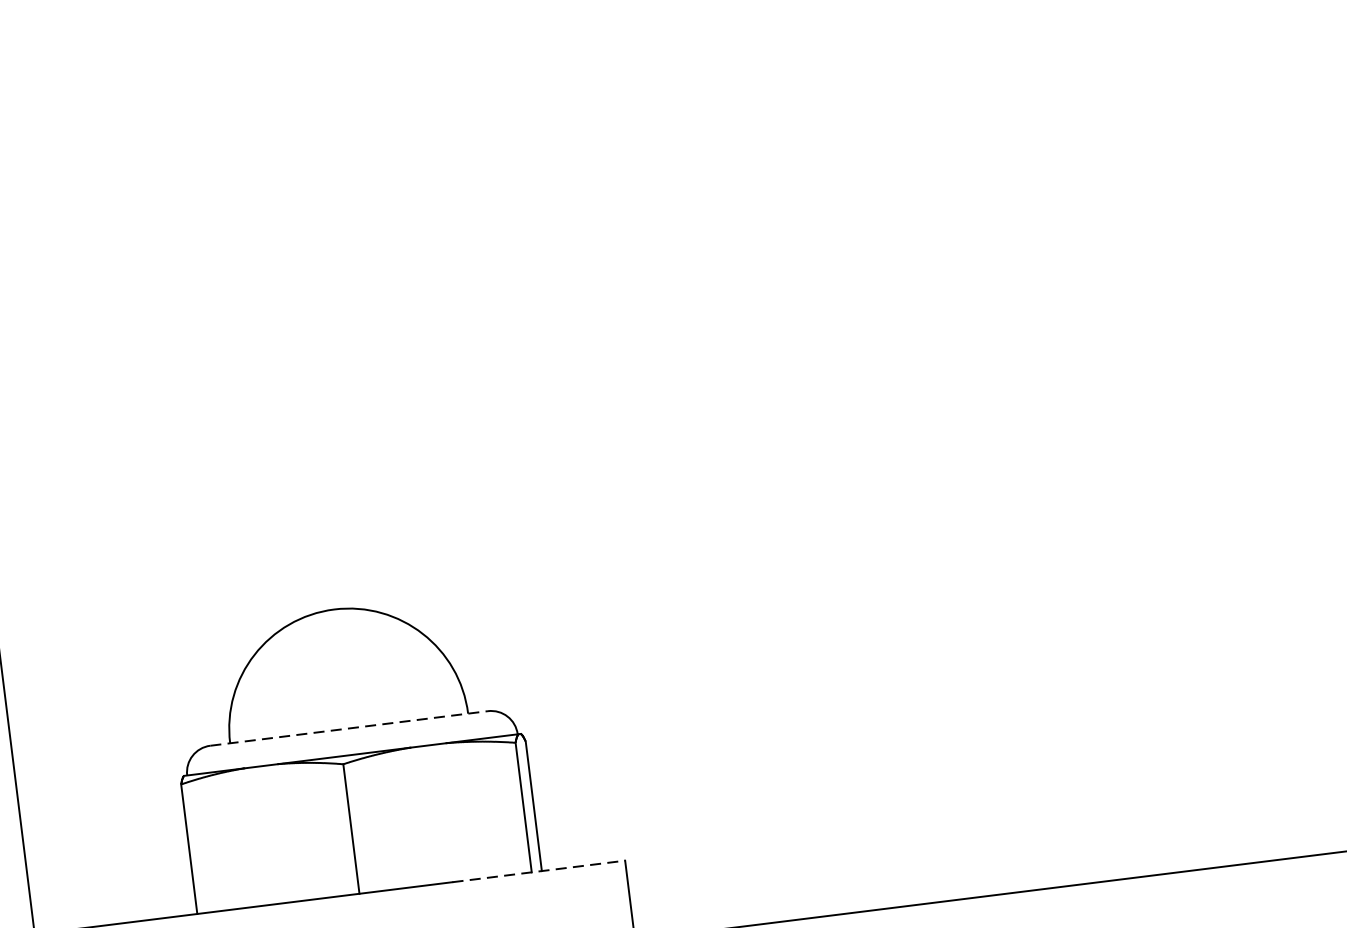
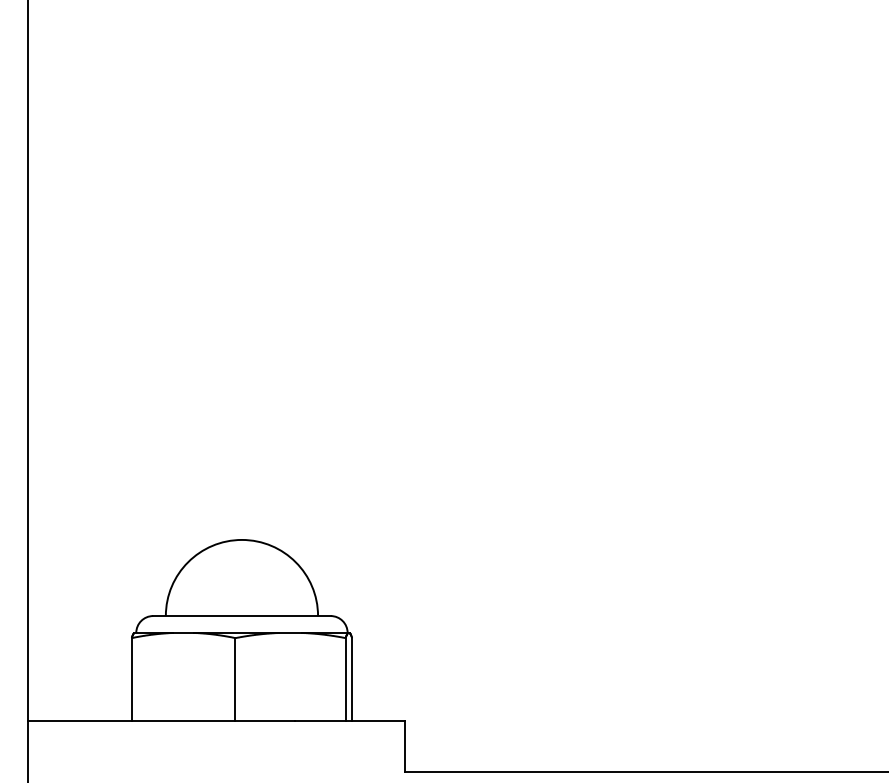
line: (348, 729) -> (241, 616), dashed -> solid
line: (539, 870) -> (350, 720), dashed -> solid

